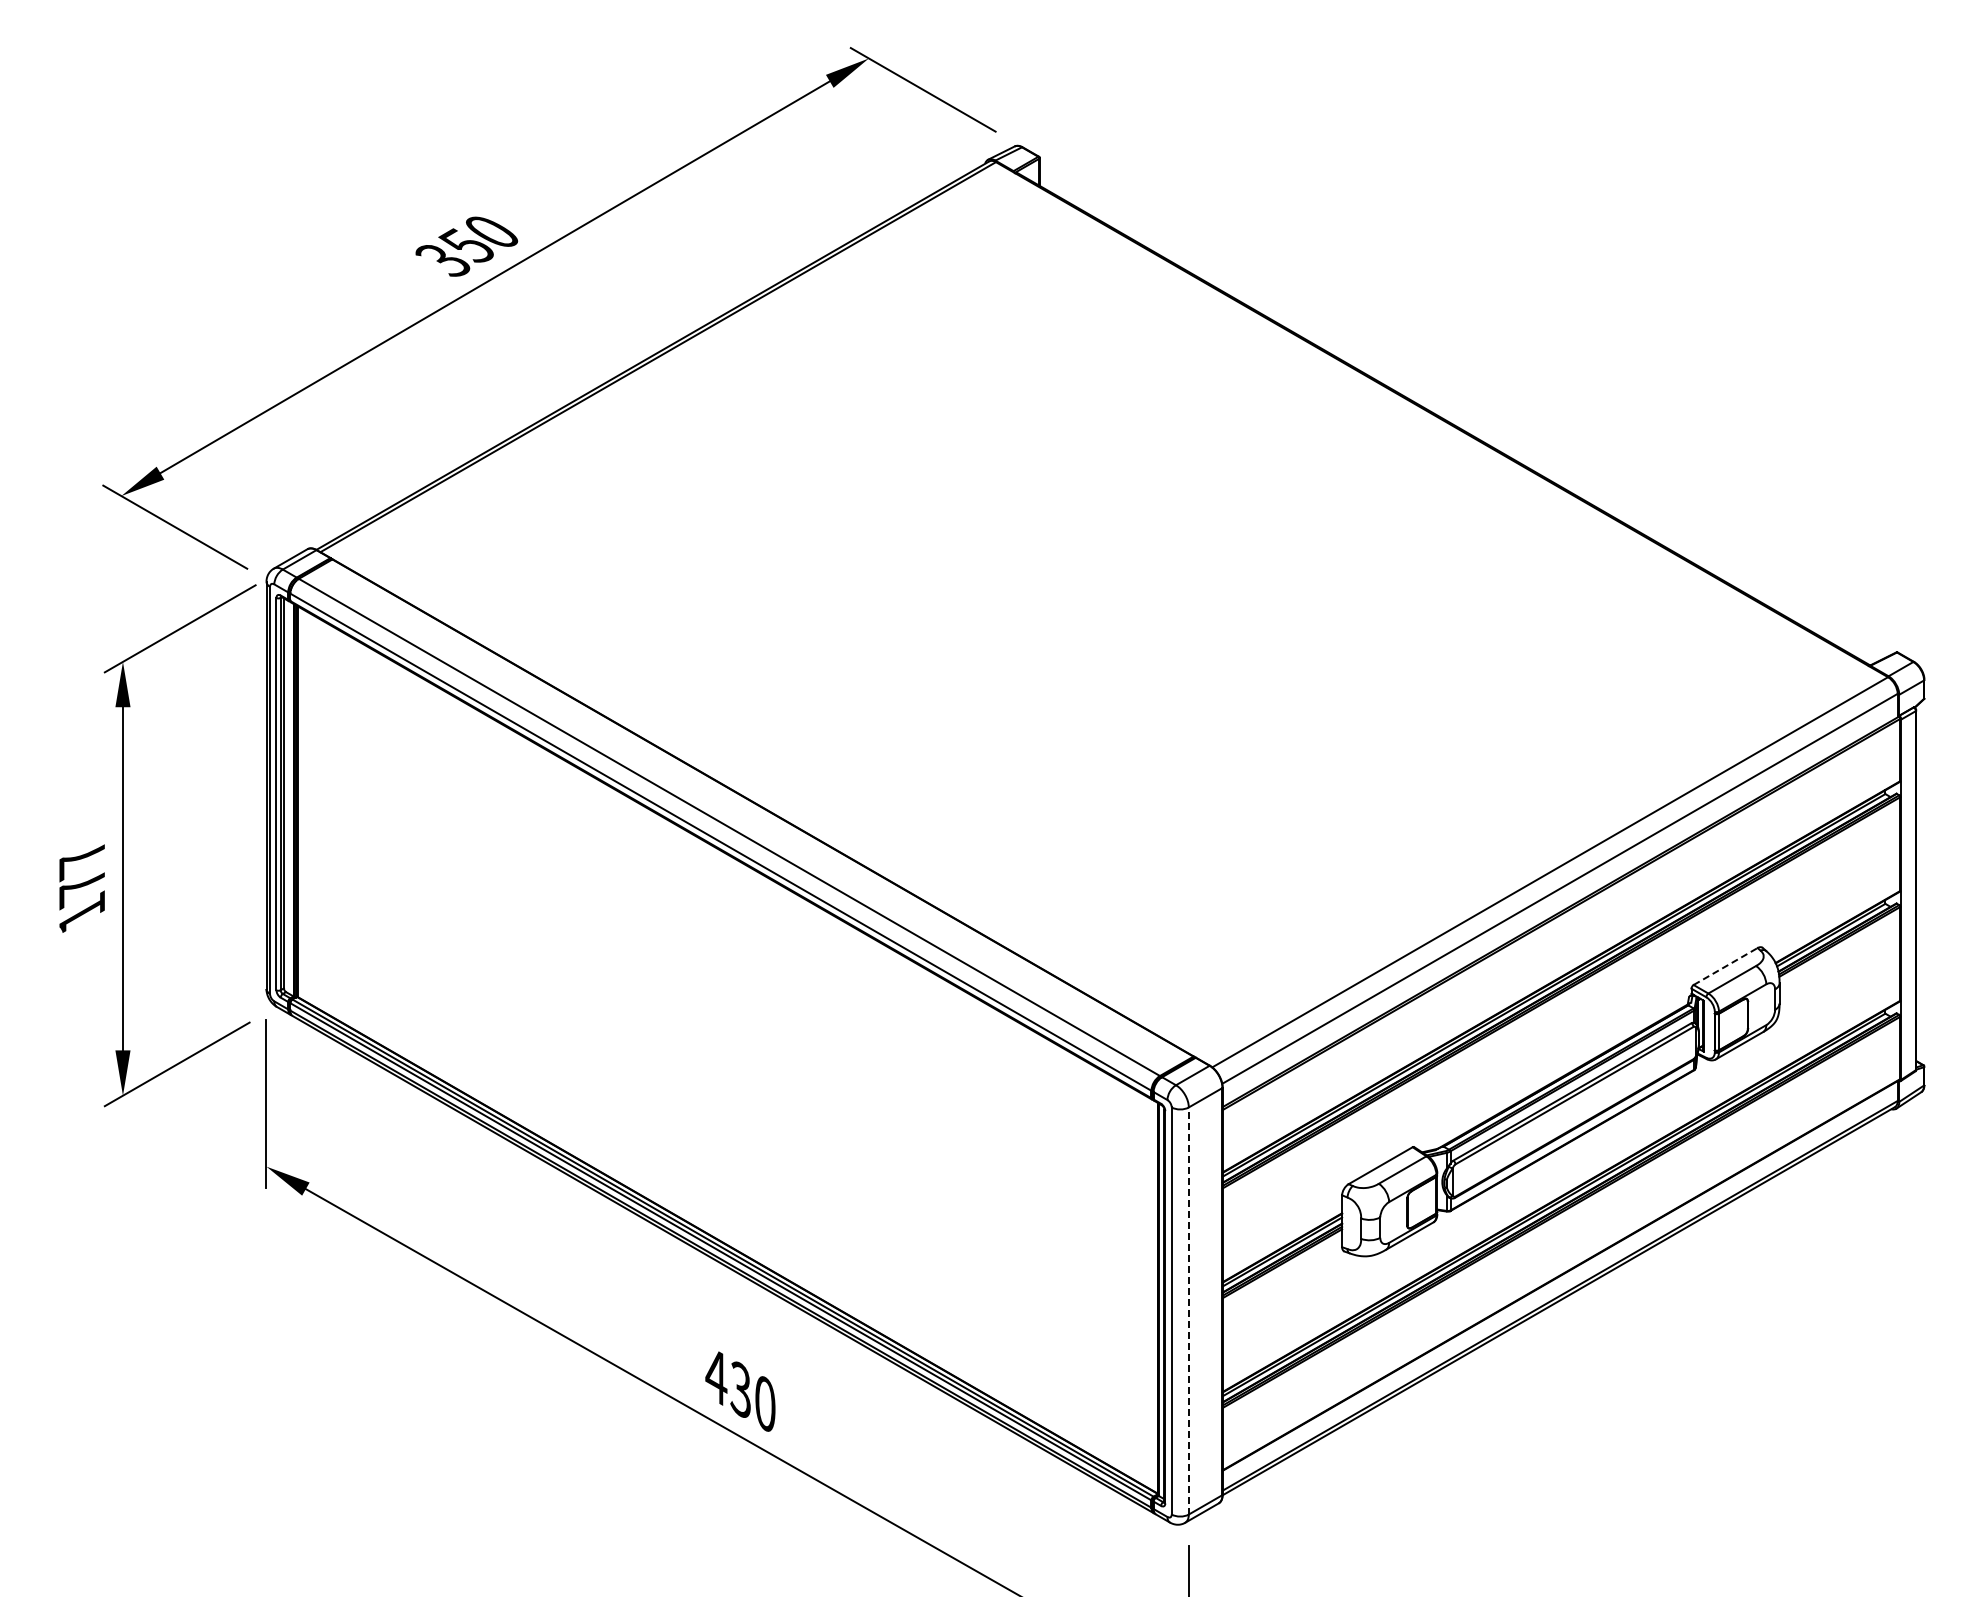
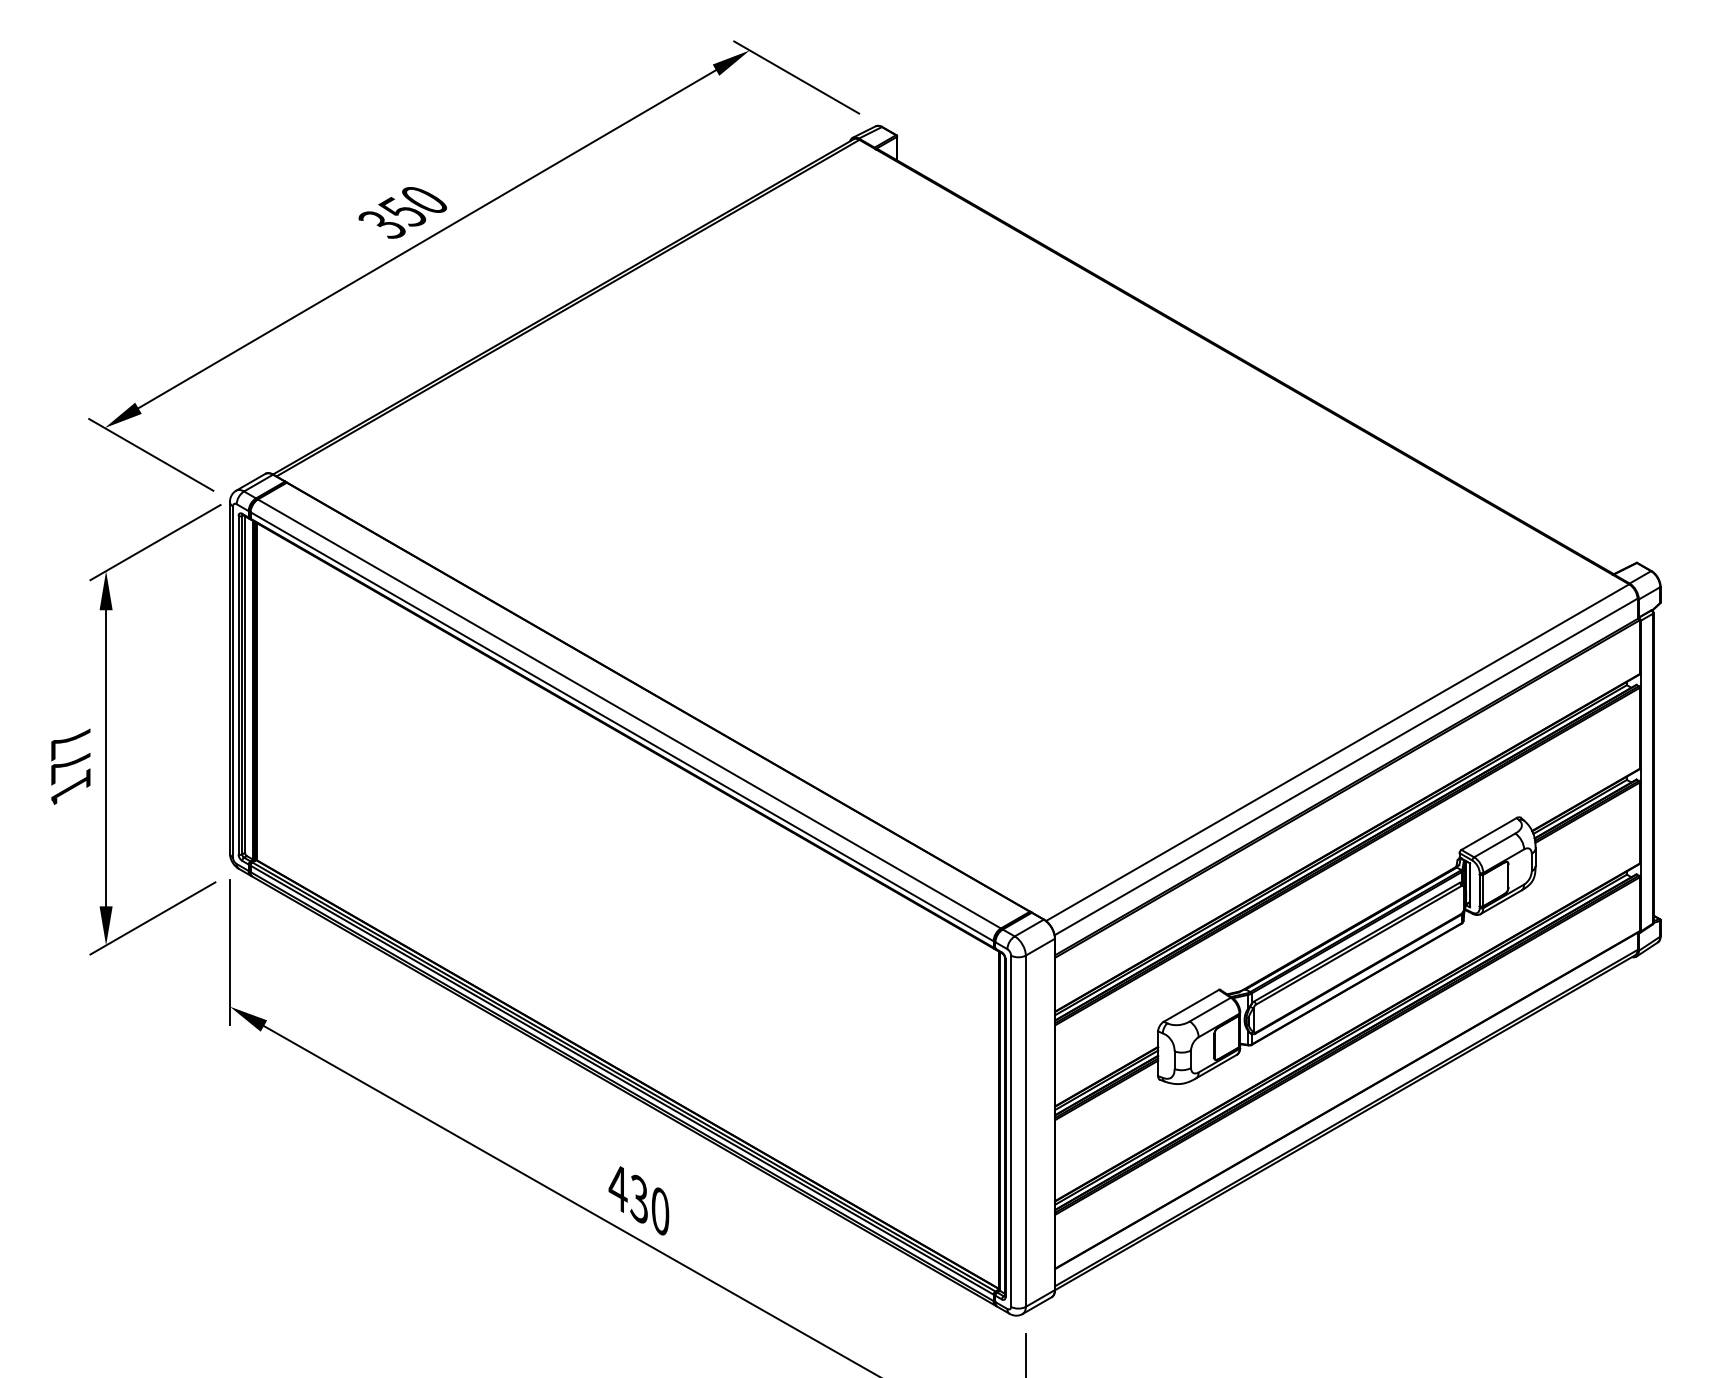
line: (1725, 966) -> (1488, 833), dashed -> solid
line: (1188, 1311) -> (1025, 1131), dashed -> solid

